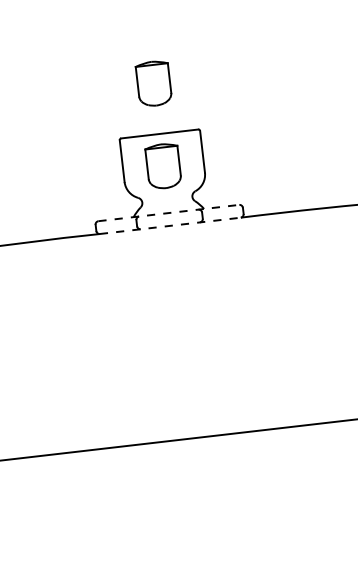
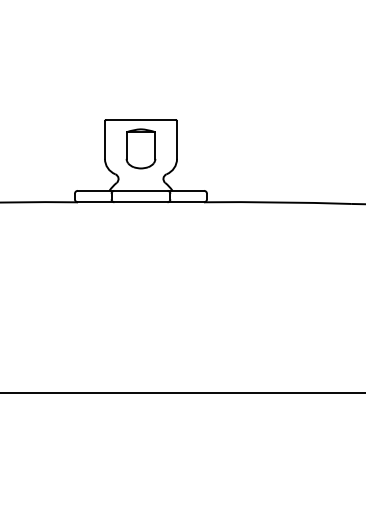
part: (153, 83) -> (140, 74), removed
line: (169, 212) -> (141, 190), dashed -> solid
line: (170, 226) -> (141, 202), dashed -> solid

